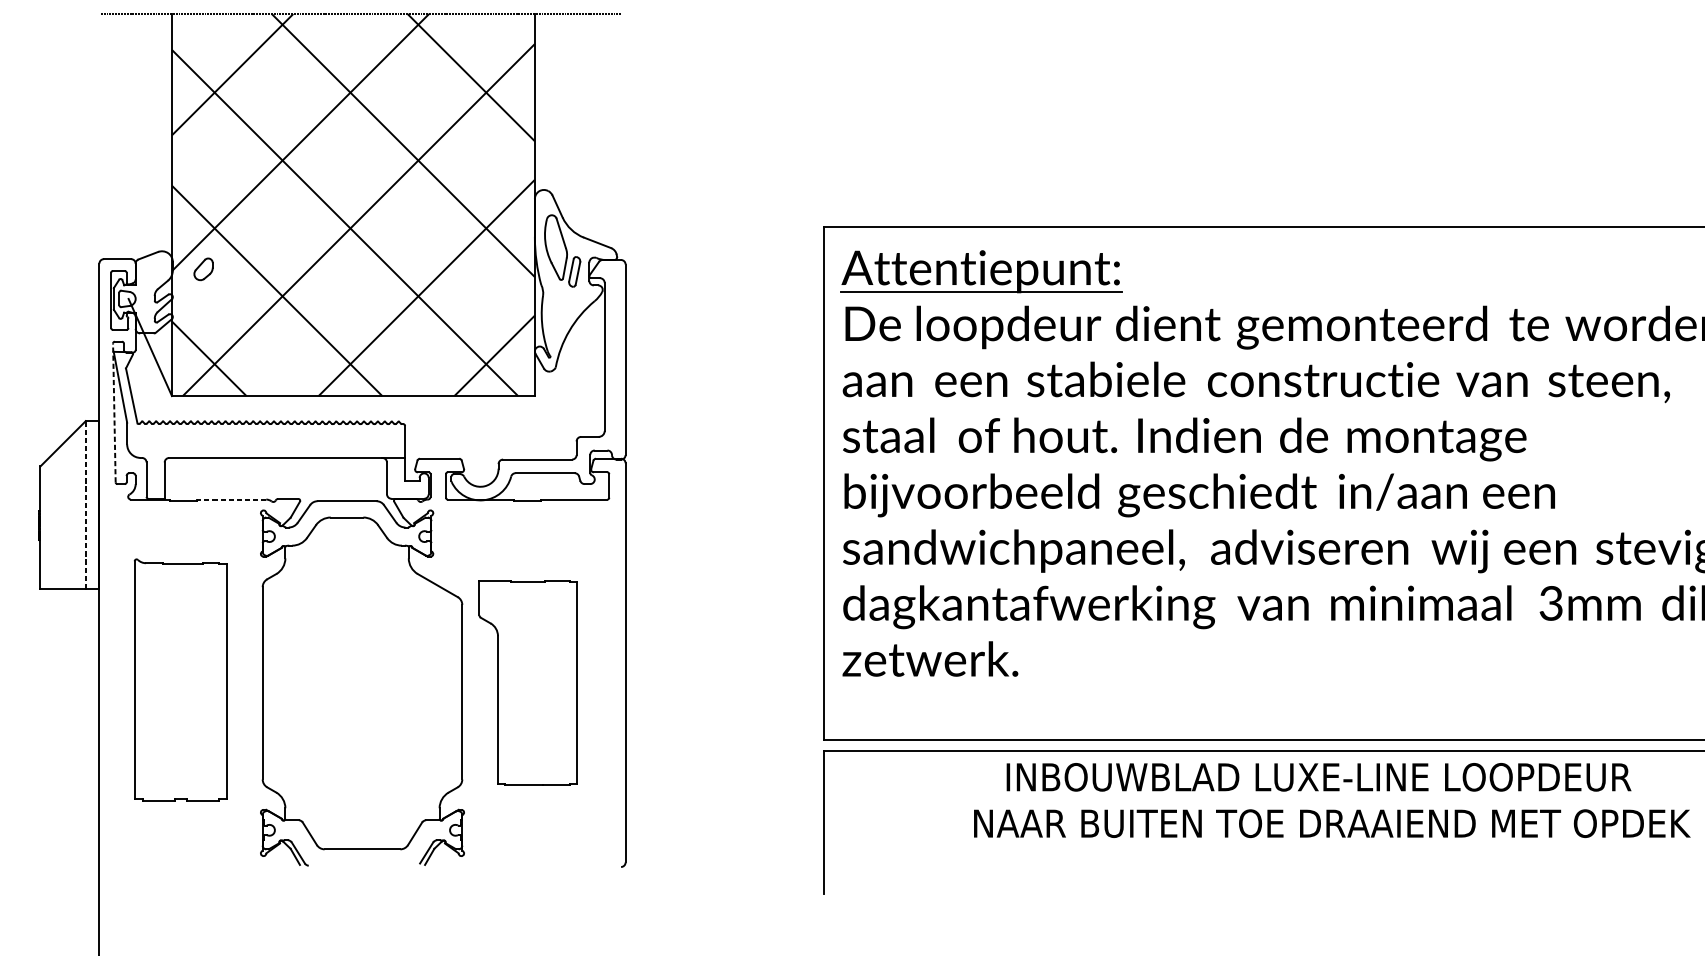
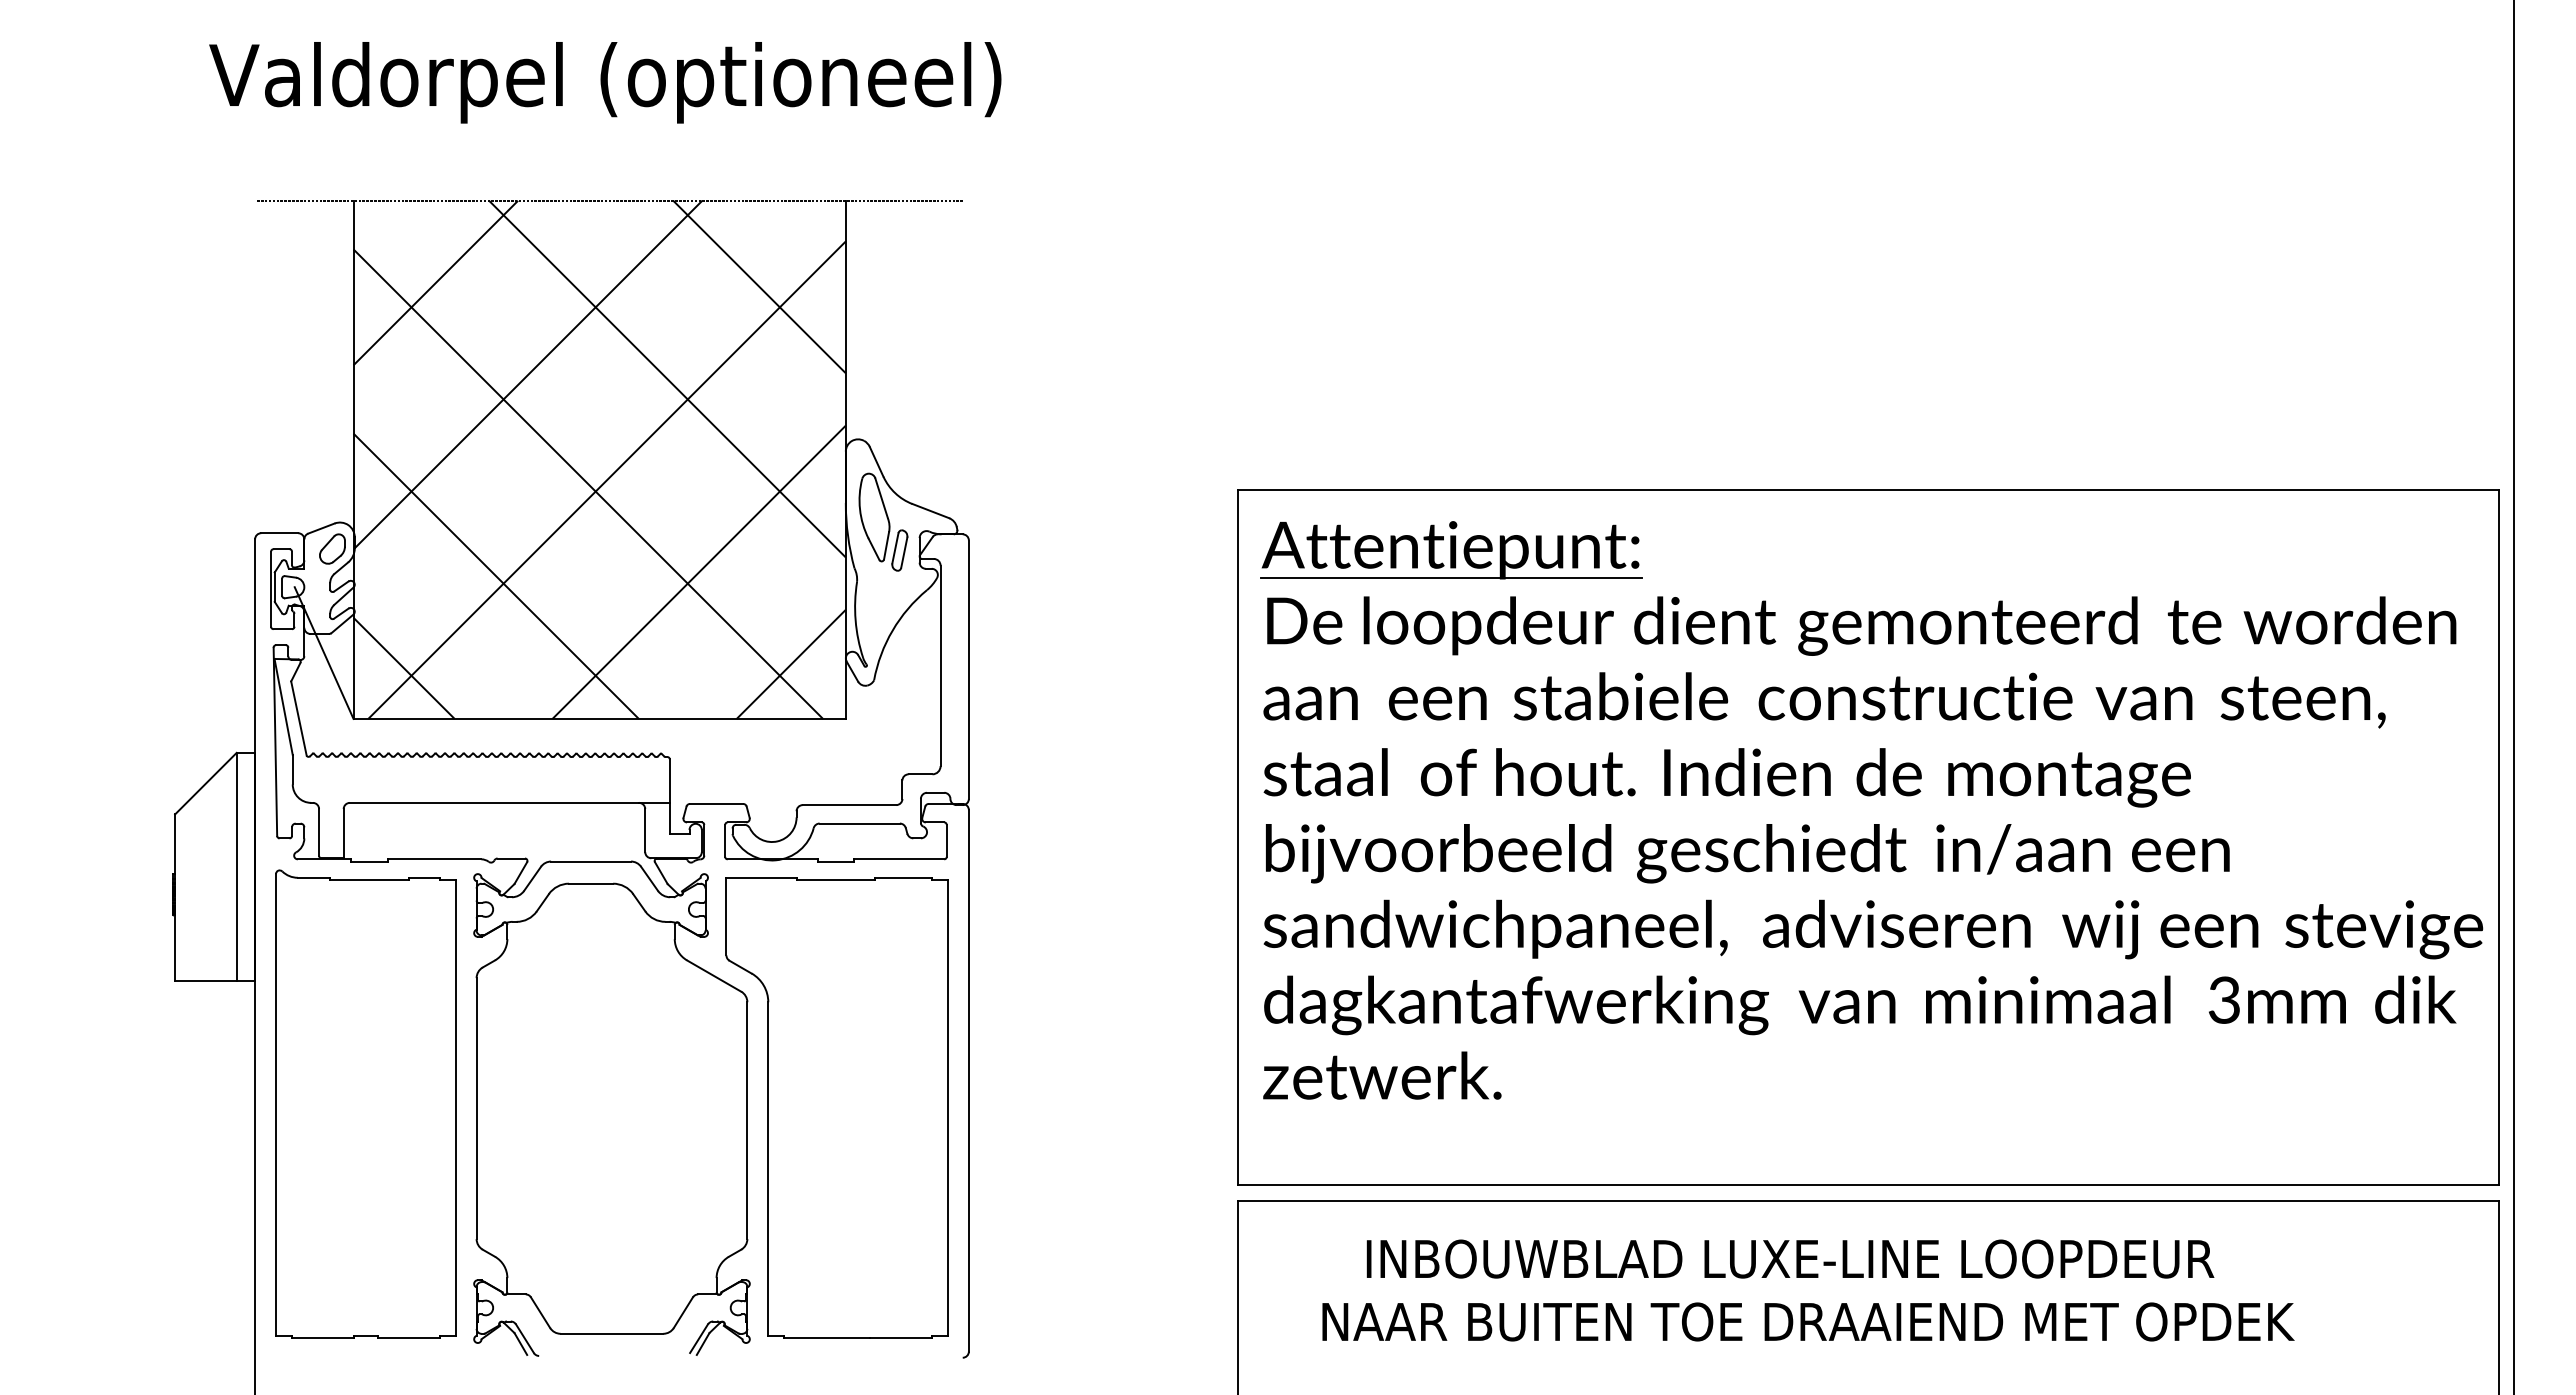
part: (203, 268) -> (332, 548), moved
line: (114, 412) -> (275, 741), dashed -> solid
line: (231, 499) -> (434, 859), dashed -> solid
line: (85, 504) -> (236, 866), dashed -> solid
part: (180, 679) -> (365, 1103), size x1.43
part: (528, 682) -> (836, 1107), size x1.67
text: (1332, 800) -> (1808, 1290), moved

